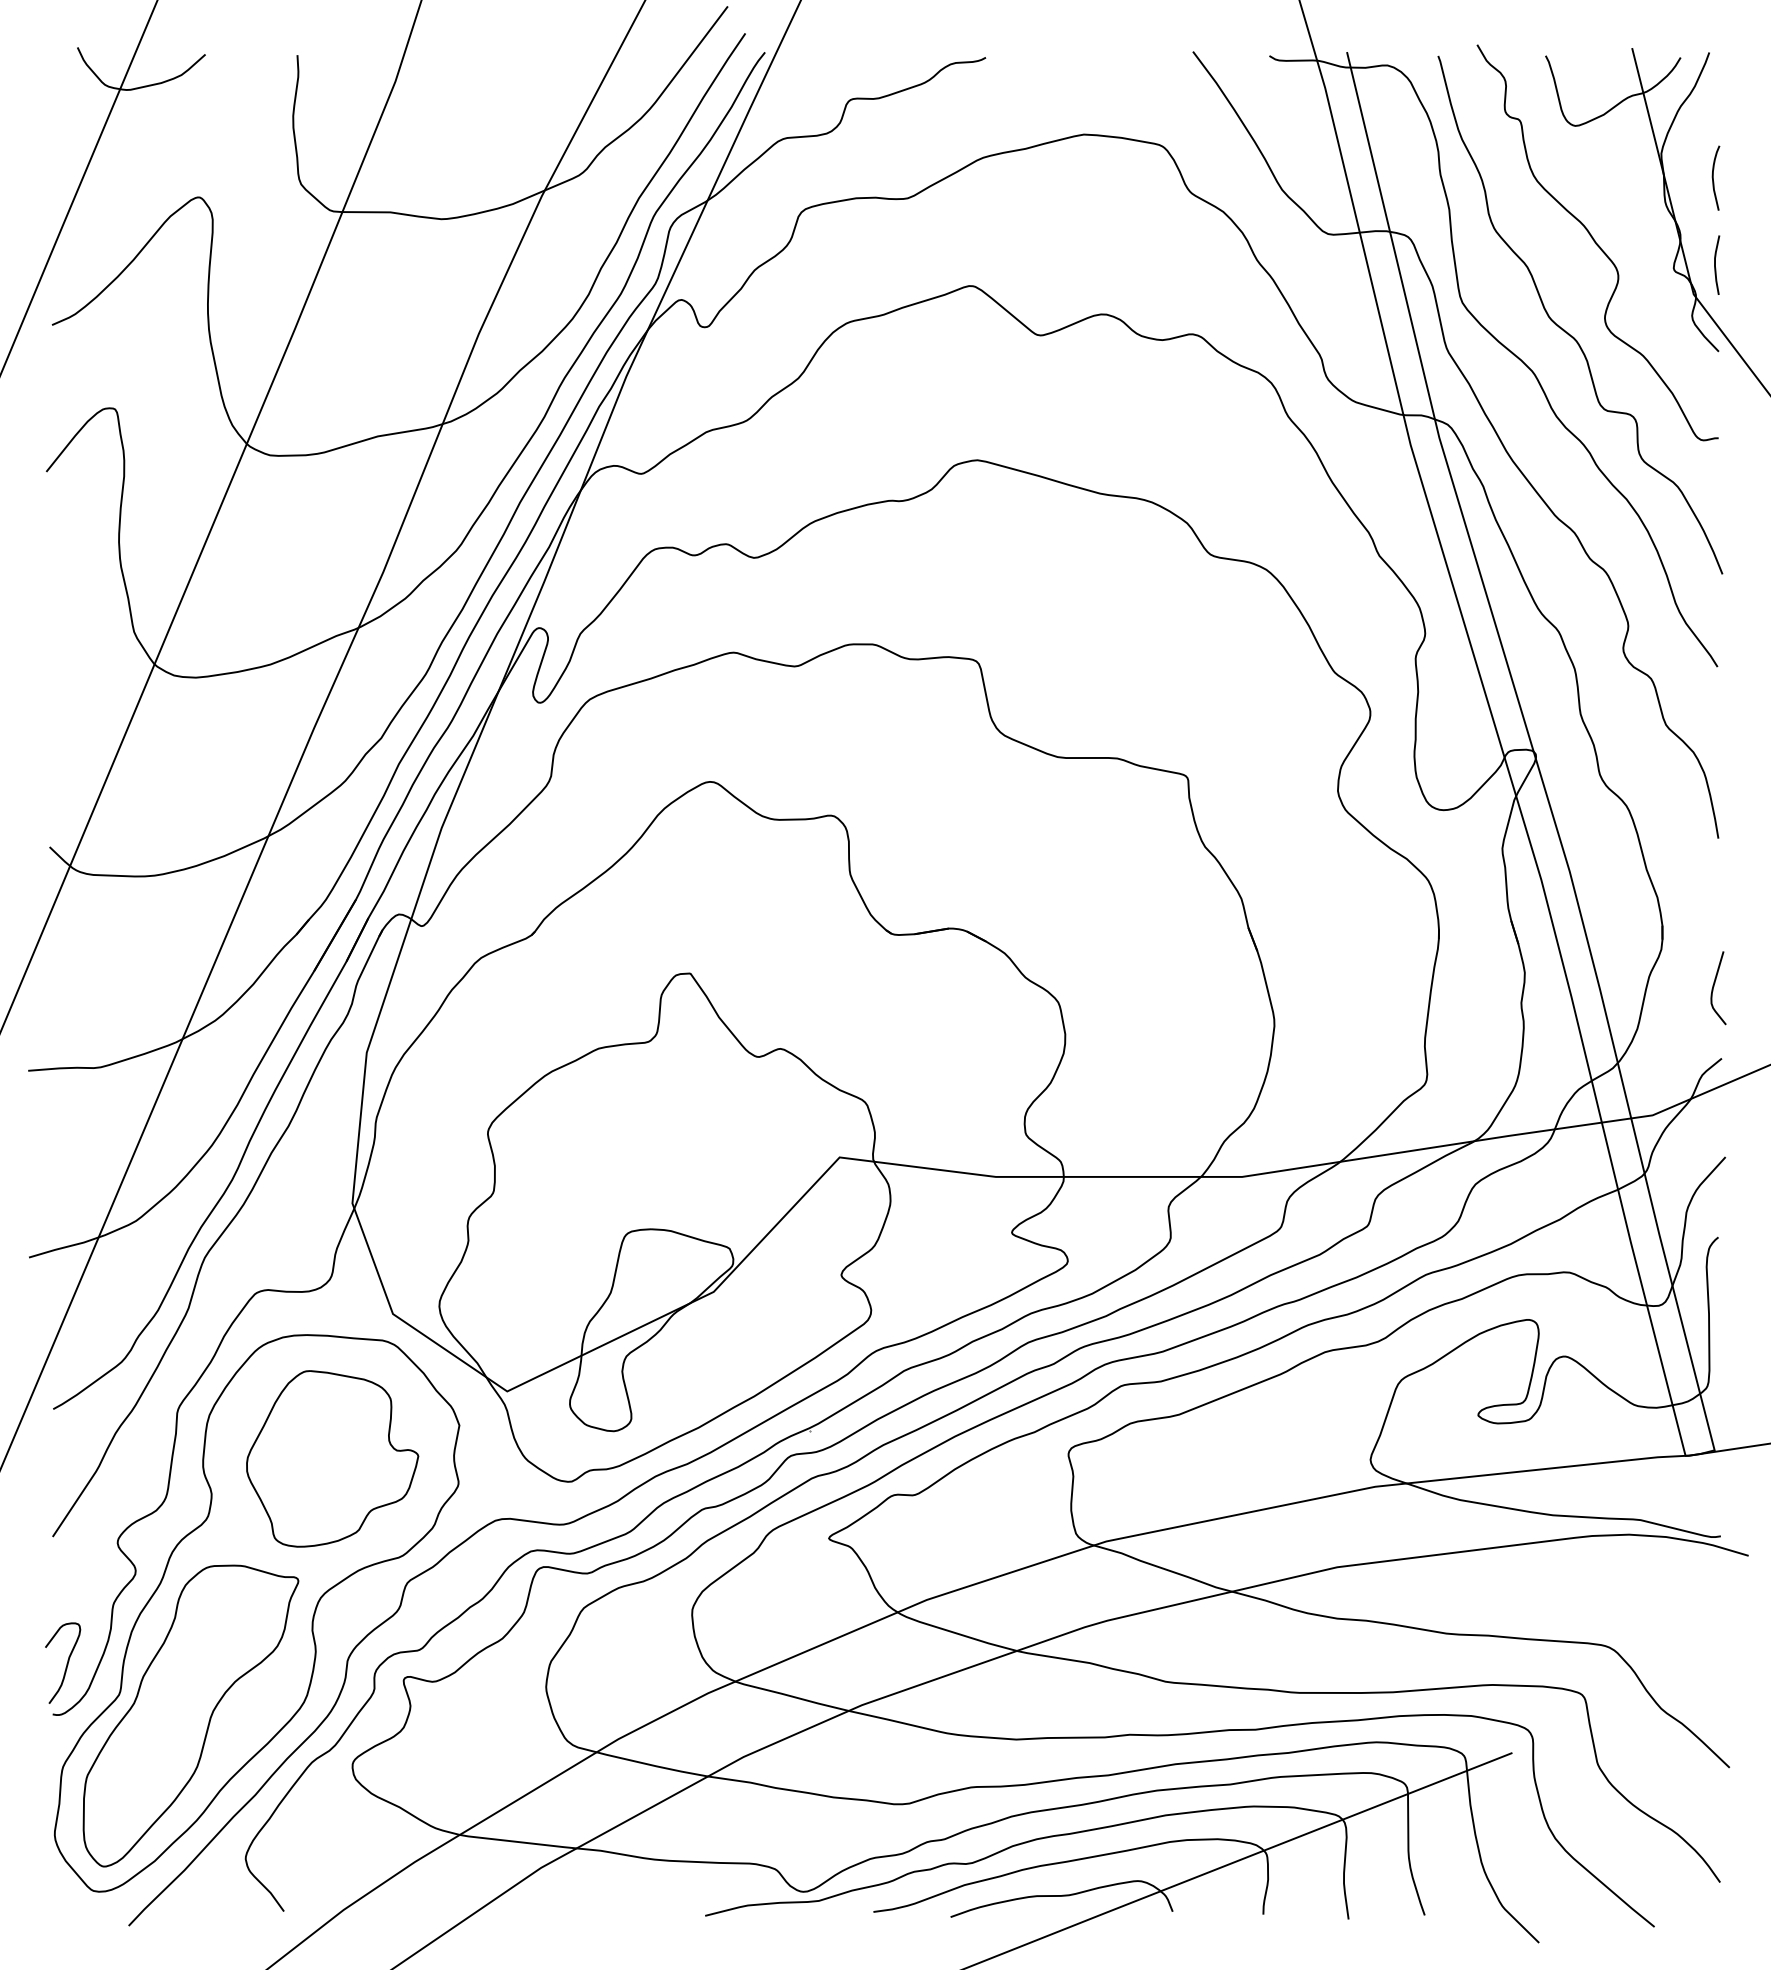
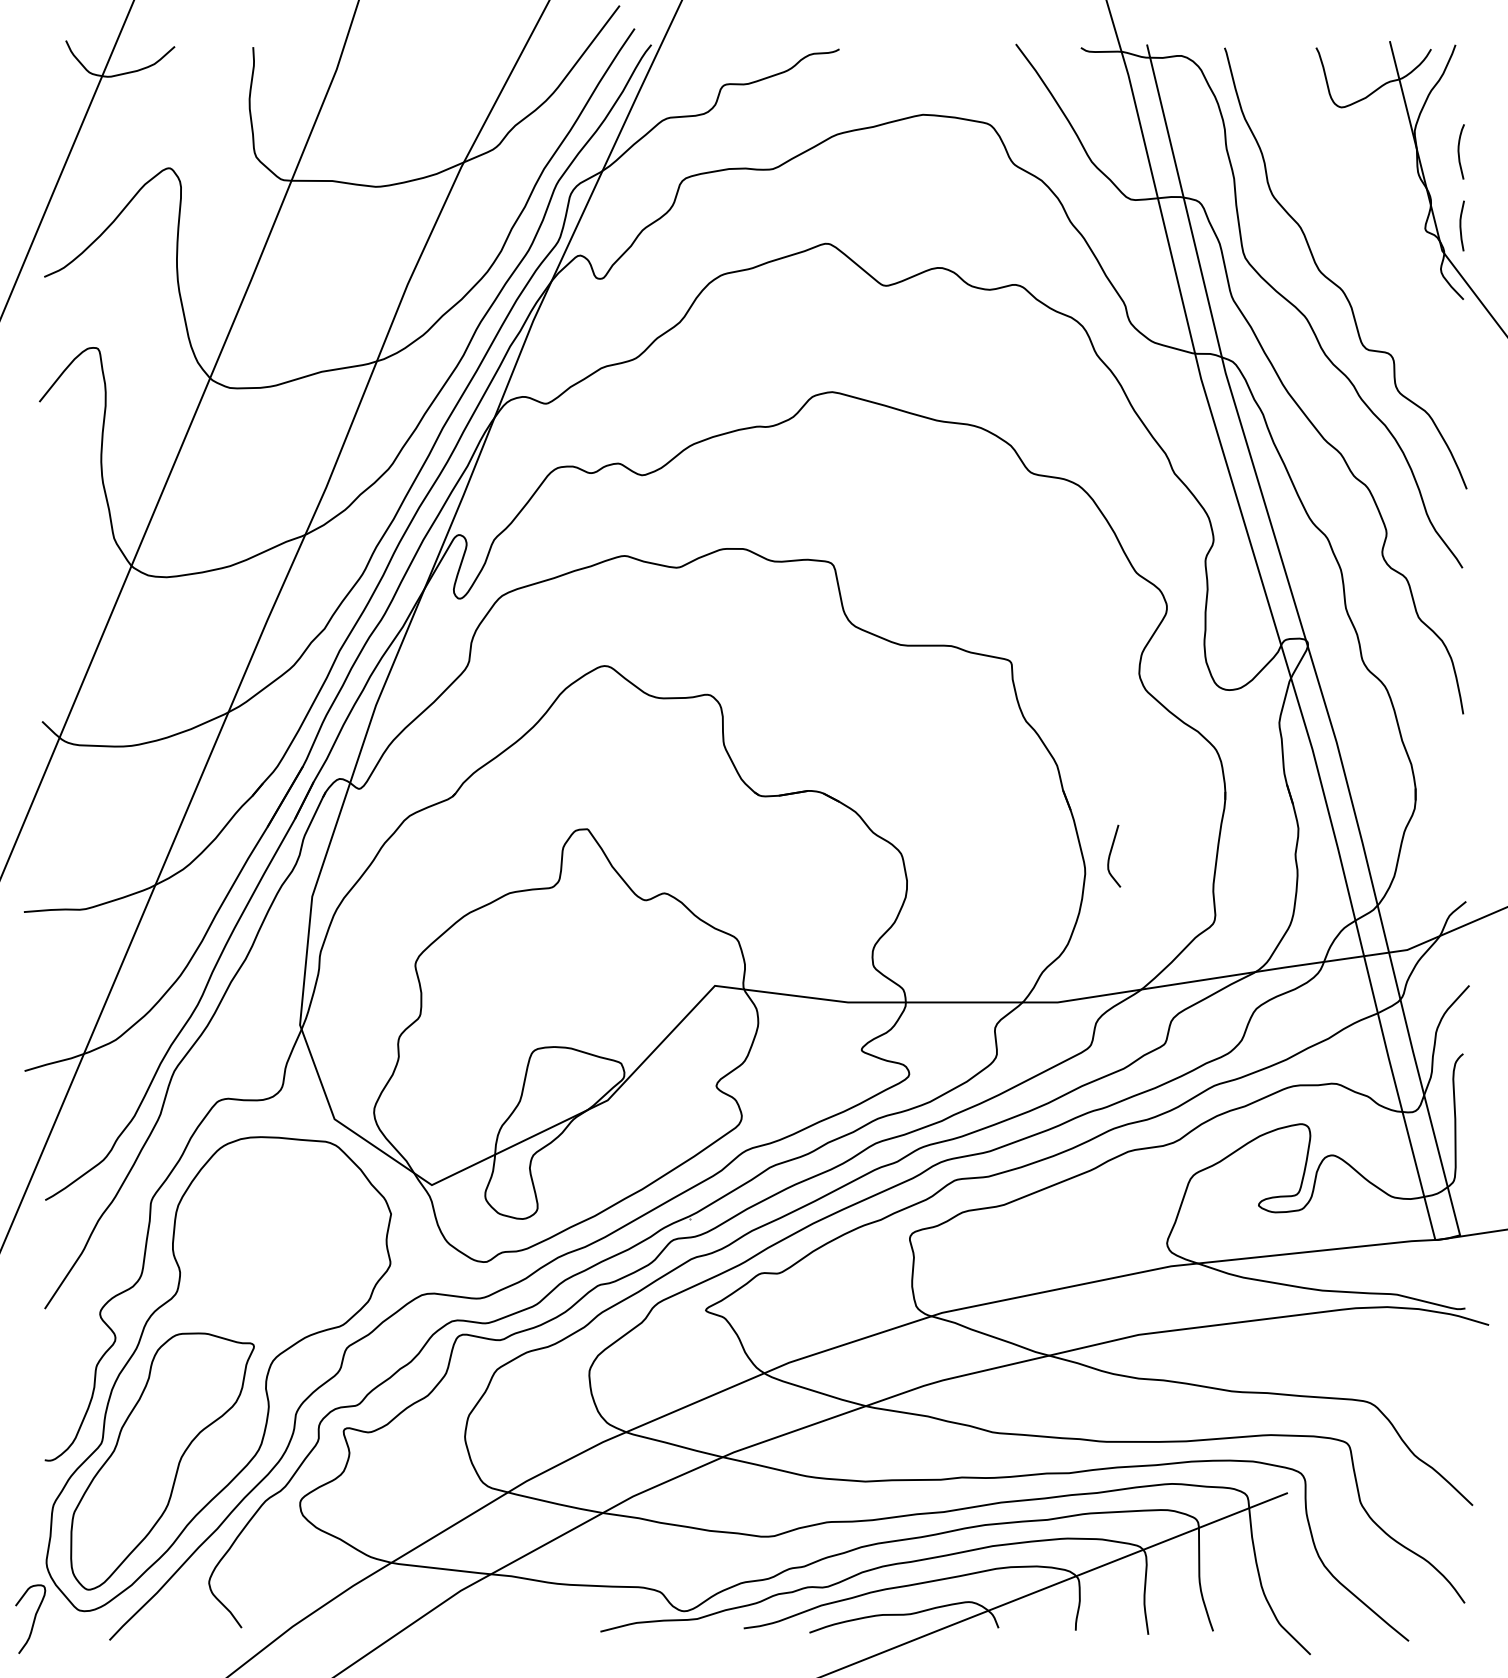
curve: (1596, 242) -> (1359, 206), removed
curve: (1714, 986) -> (1110, 854), moved
part: (332, 1458) -> (283, 1242), removed
curve: (66, 1663) -> (33, 1619), moved

